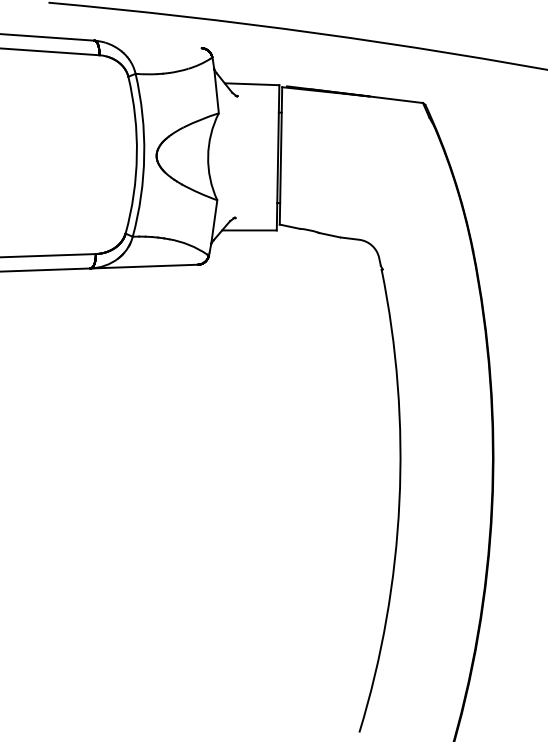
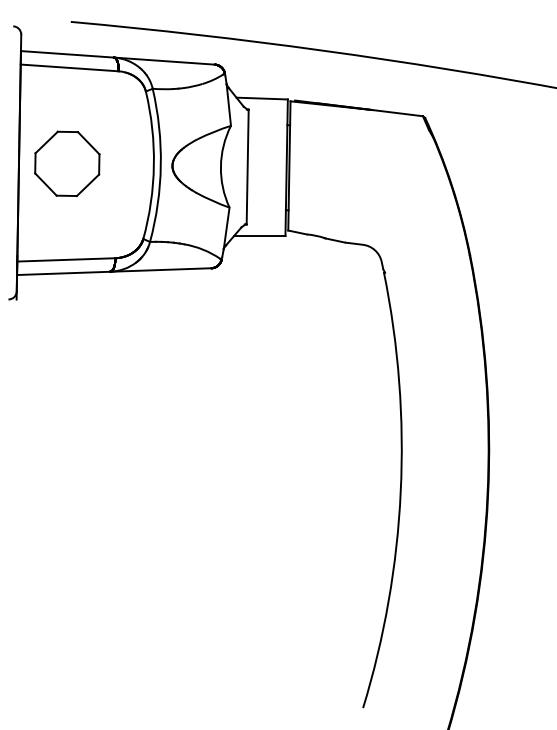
line: (147, 43) -> (163, 60), added
part: (44, 153) -> (67, 163), added
line: (236, 156) -> (247, 166), added

